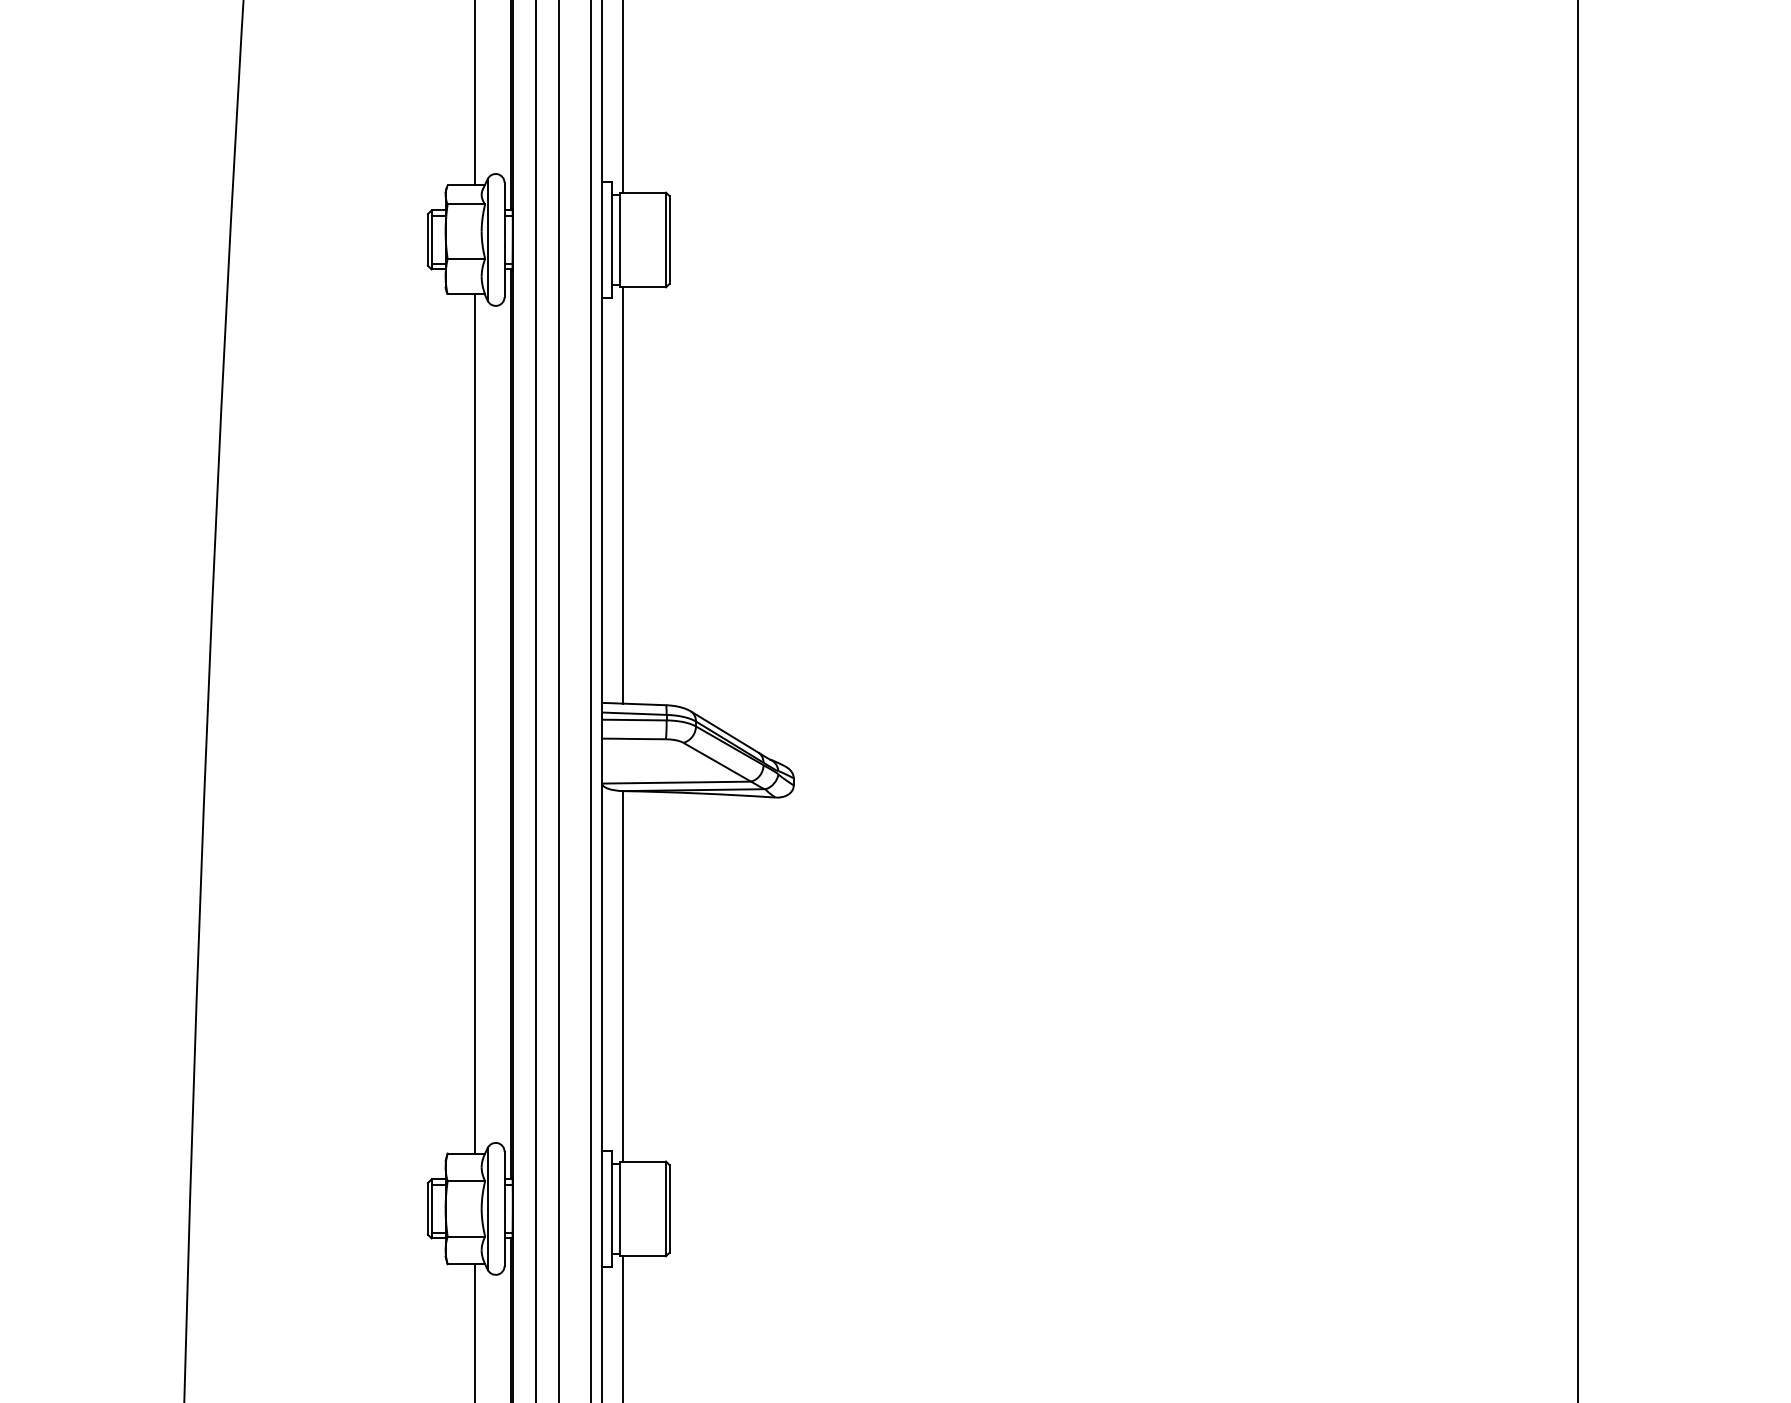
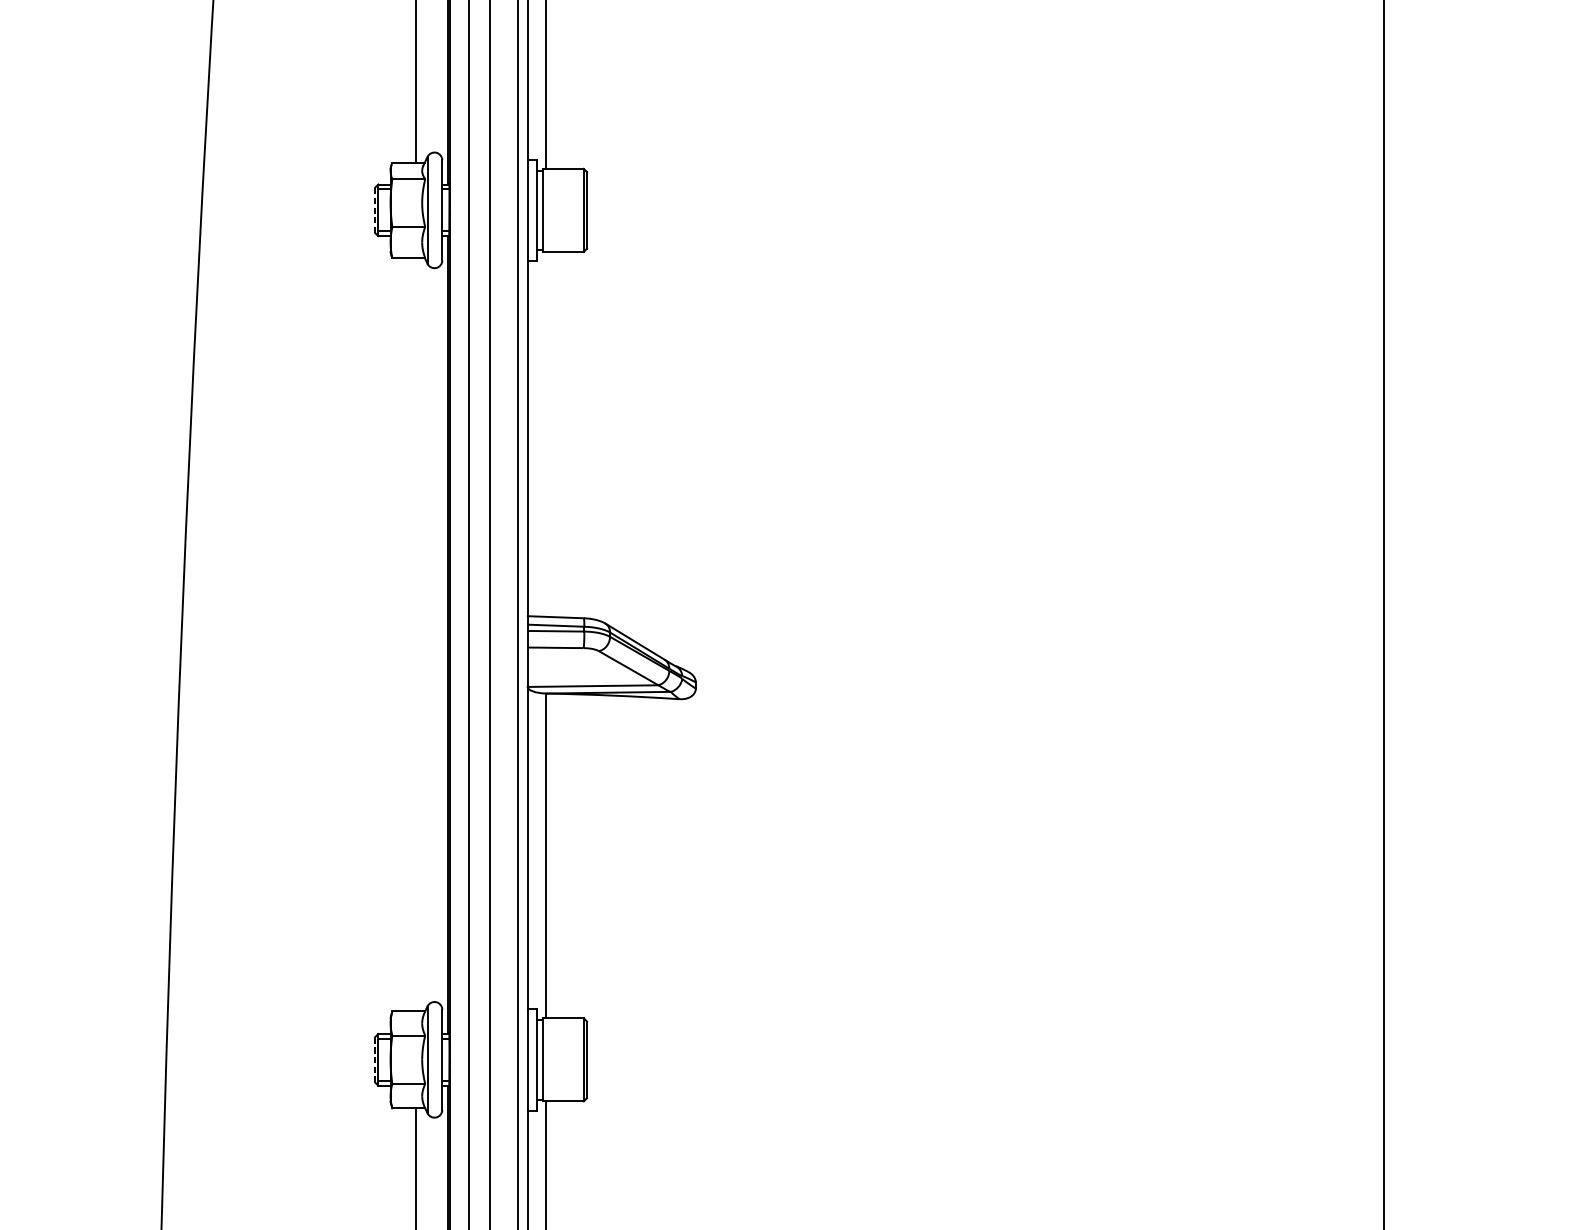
line: (427, 239) -> (374, 209), solid -> dashed
line: (622, 495) -> (545, 434), removed
line: (474, 723) -> (415, 634), removed
line: (427, 1208) -> (374, 1059), solid -> dashed

